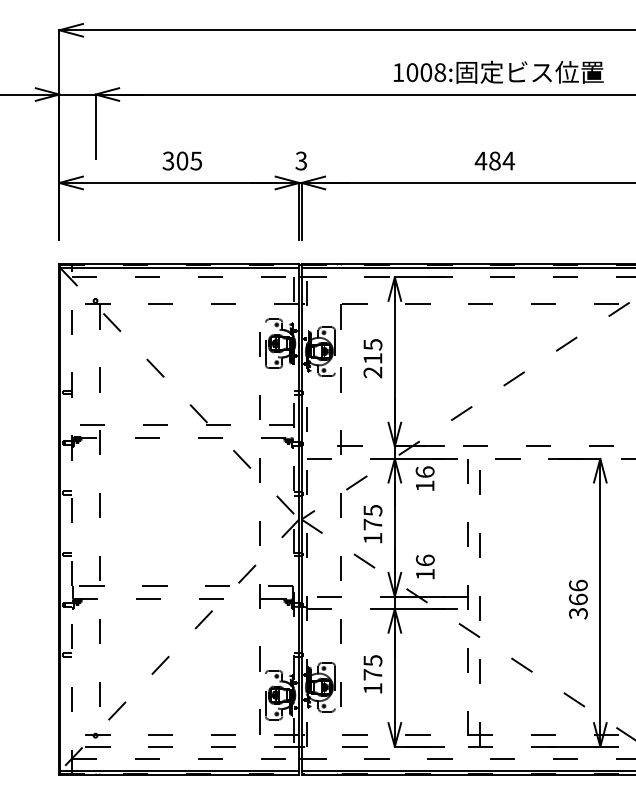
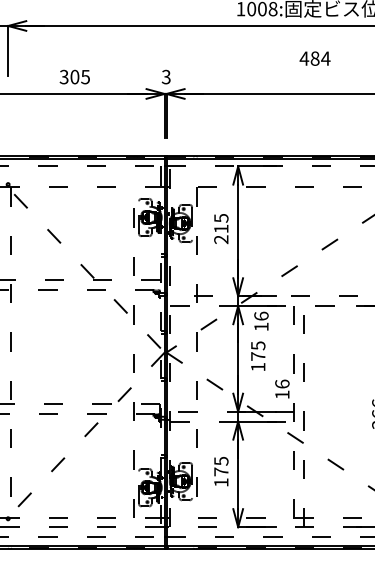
text: (494, 160) -> (314, 58), moved
text: (372, 524) -> (257, 356), moved
text: (425, 566) -> (282, 388), moved

